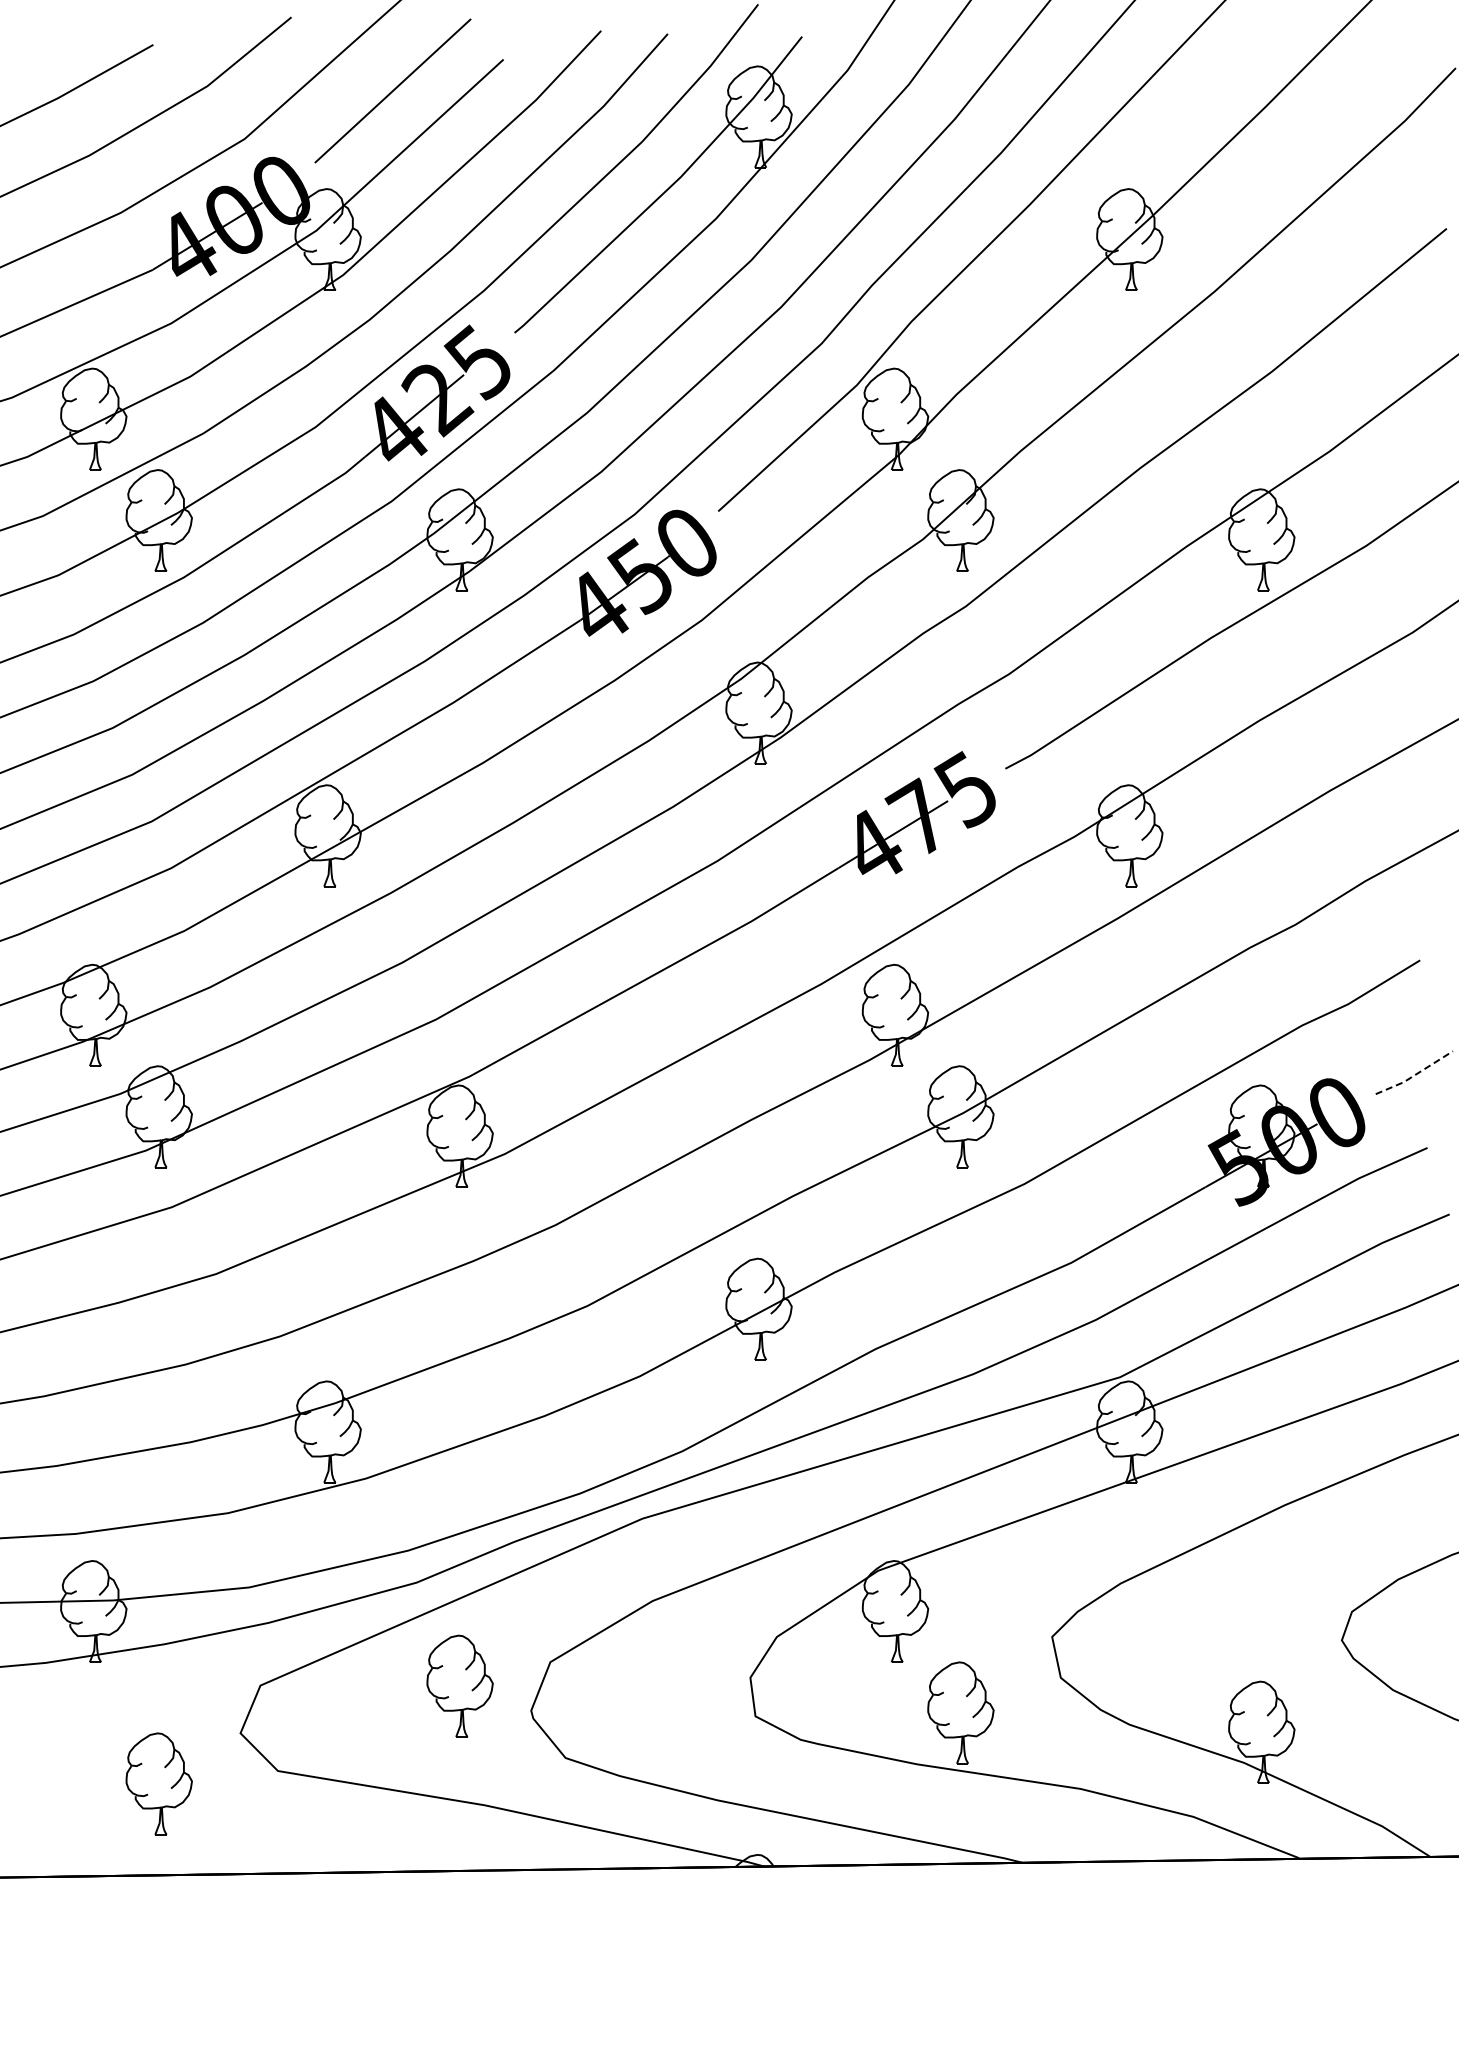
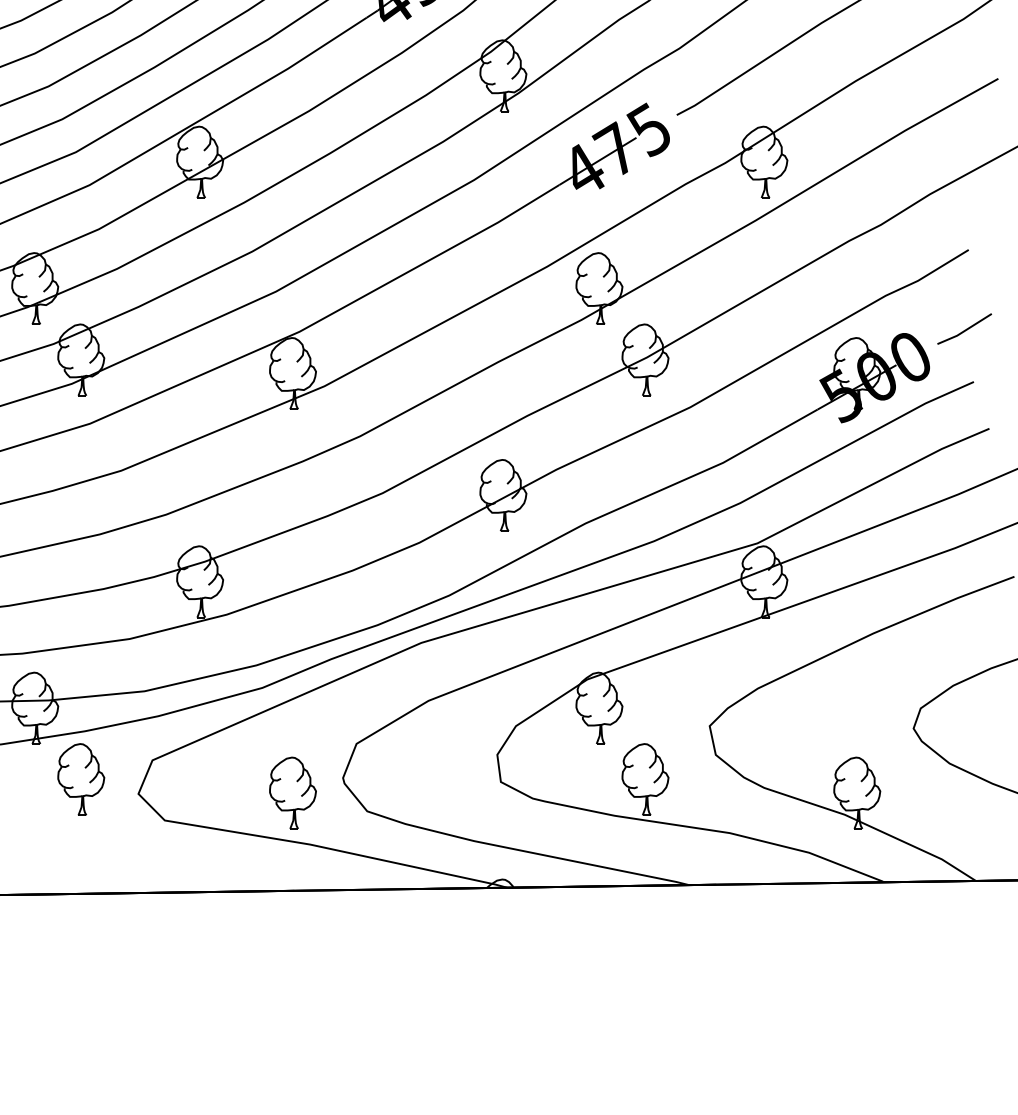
line: (1415, 1074) -> (965, 330), dashed -> solid
part: (459, 1685) -> (292, 792), moved
part: (158, 1783) -> (80, 779), moved

